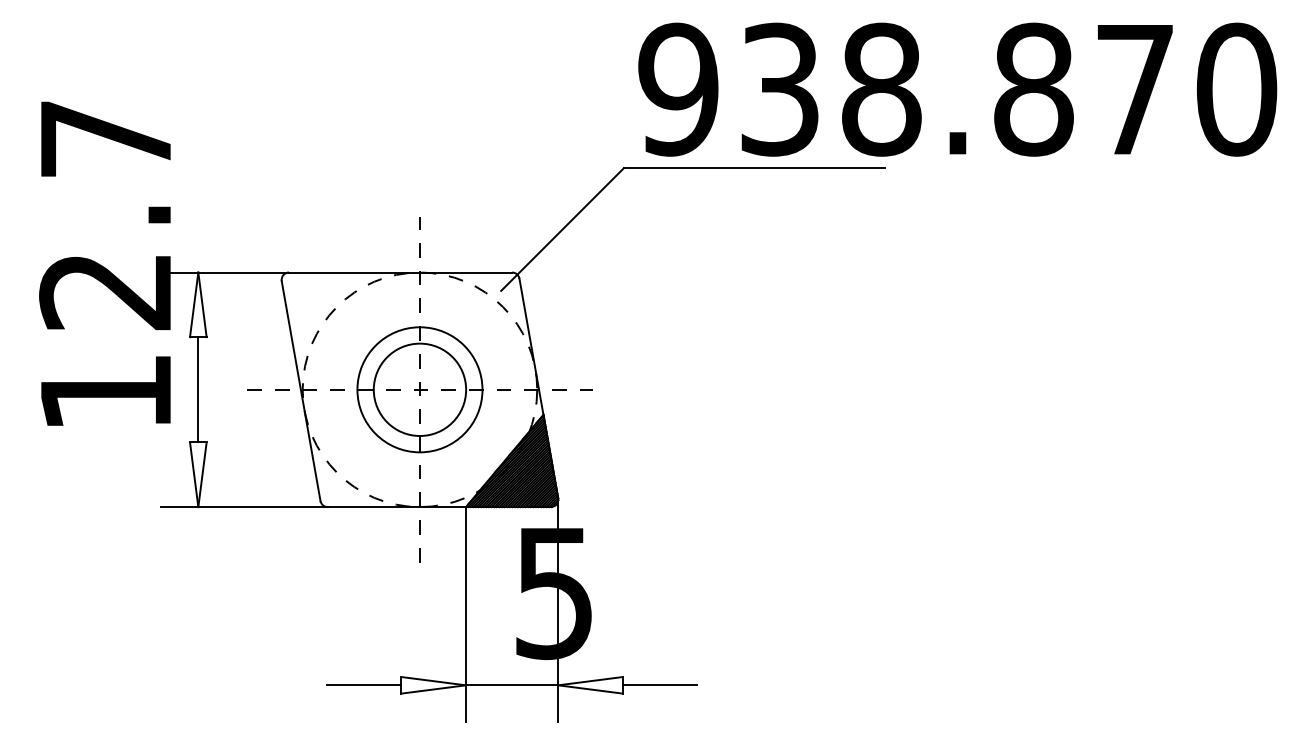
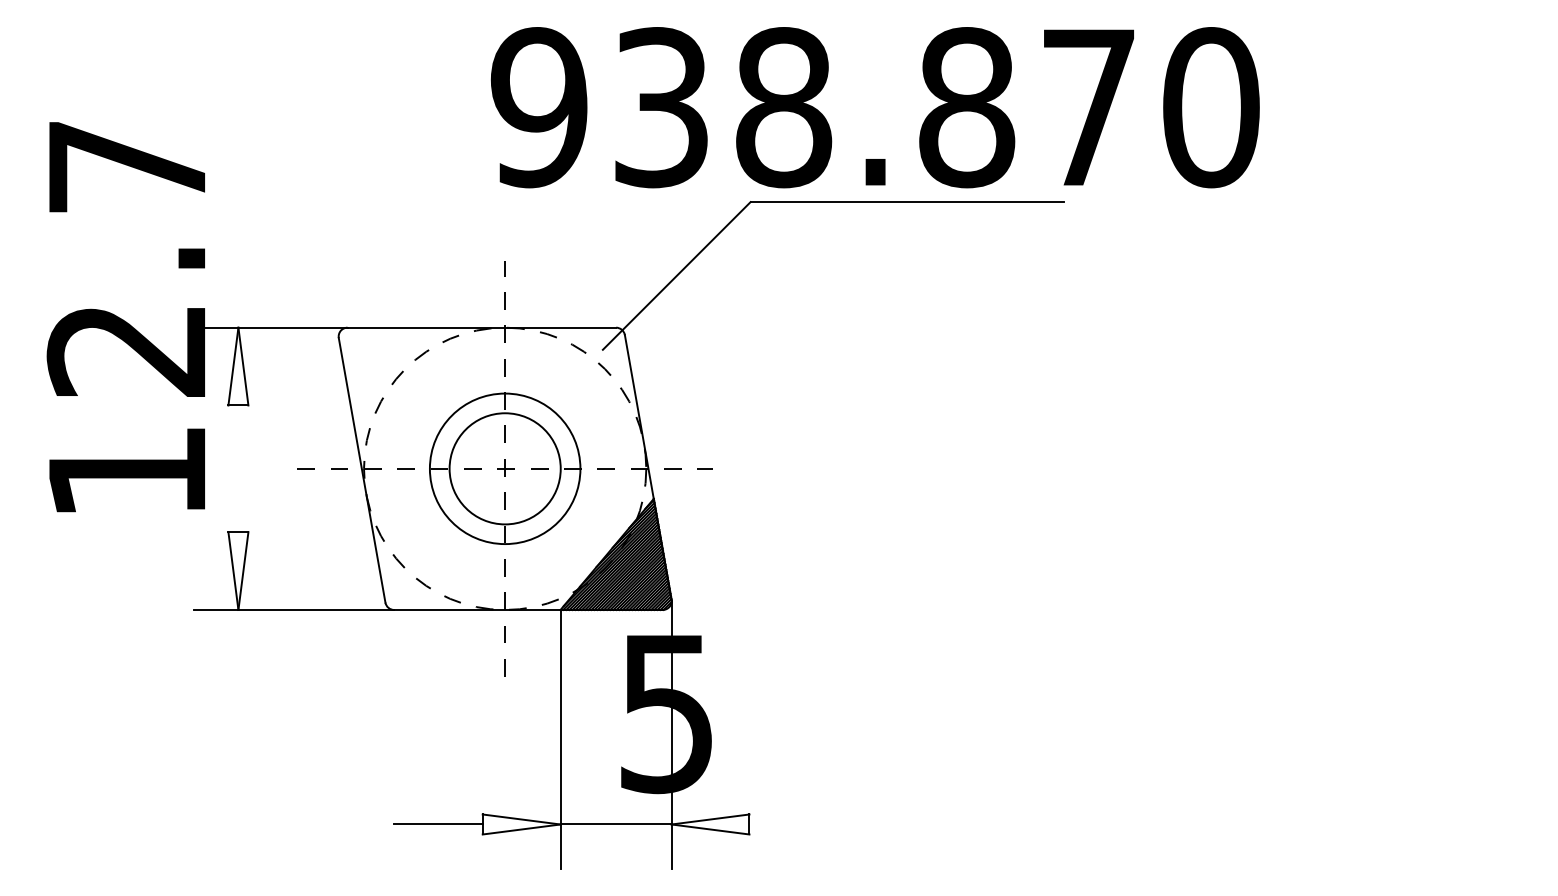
text: (957, 89) -> (875, 107), moved
line: (198, 389) -> (238, 468), removed
line: (659, 685) -> (793, 824), removed

